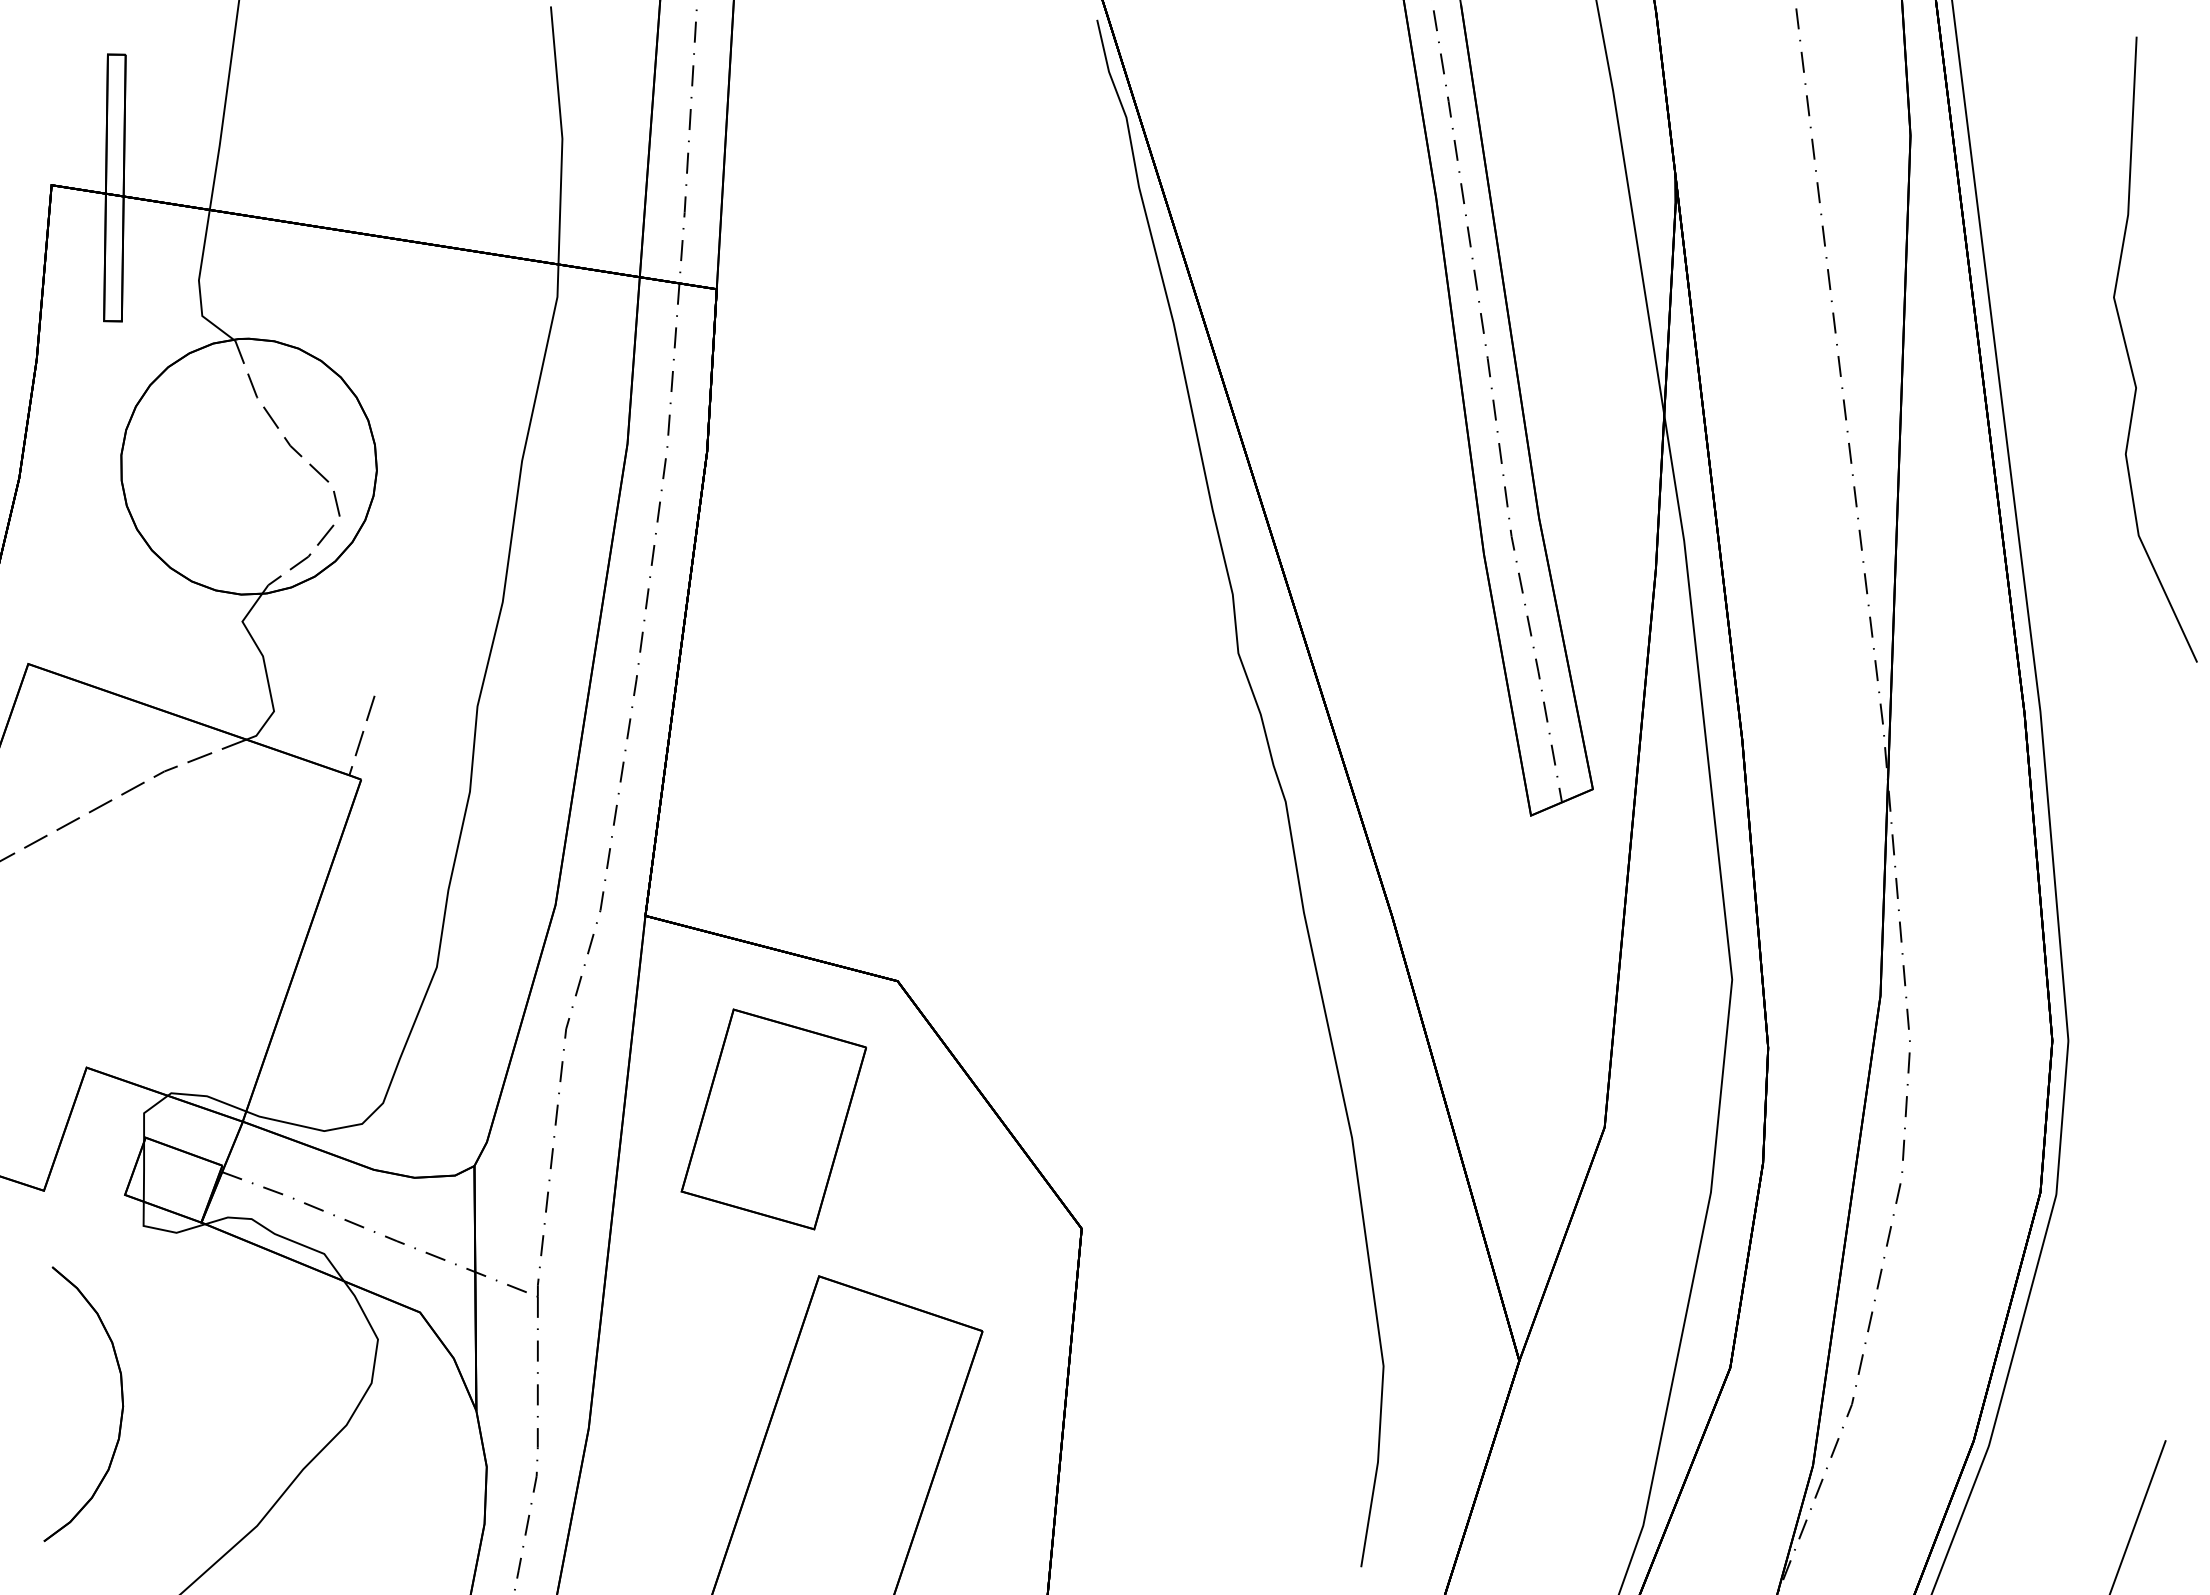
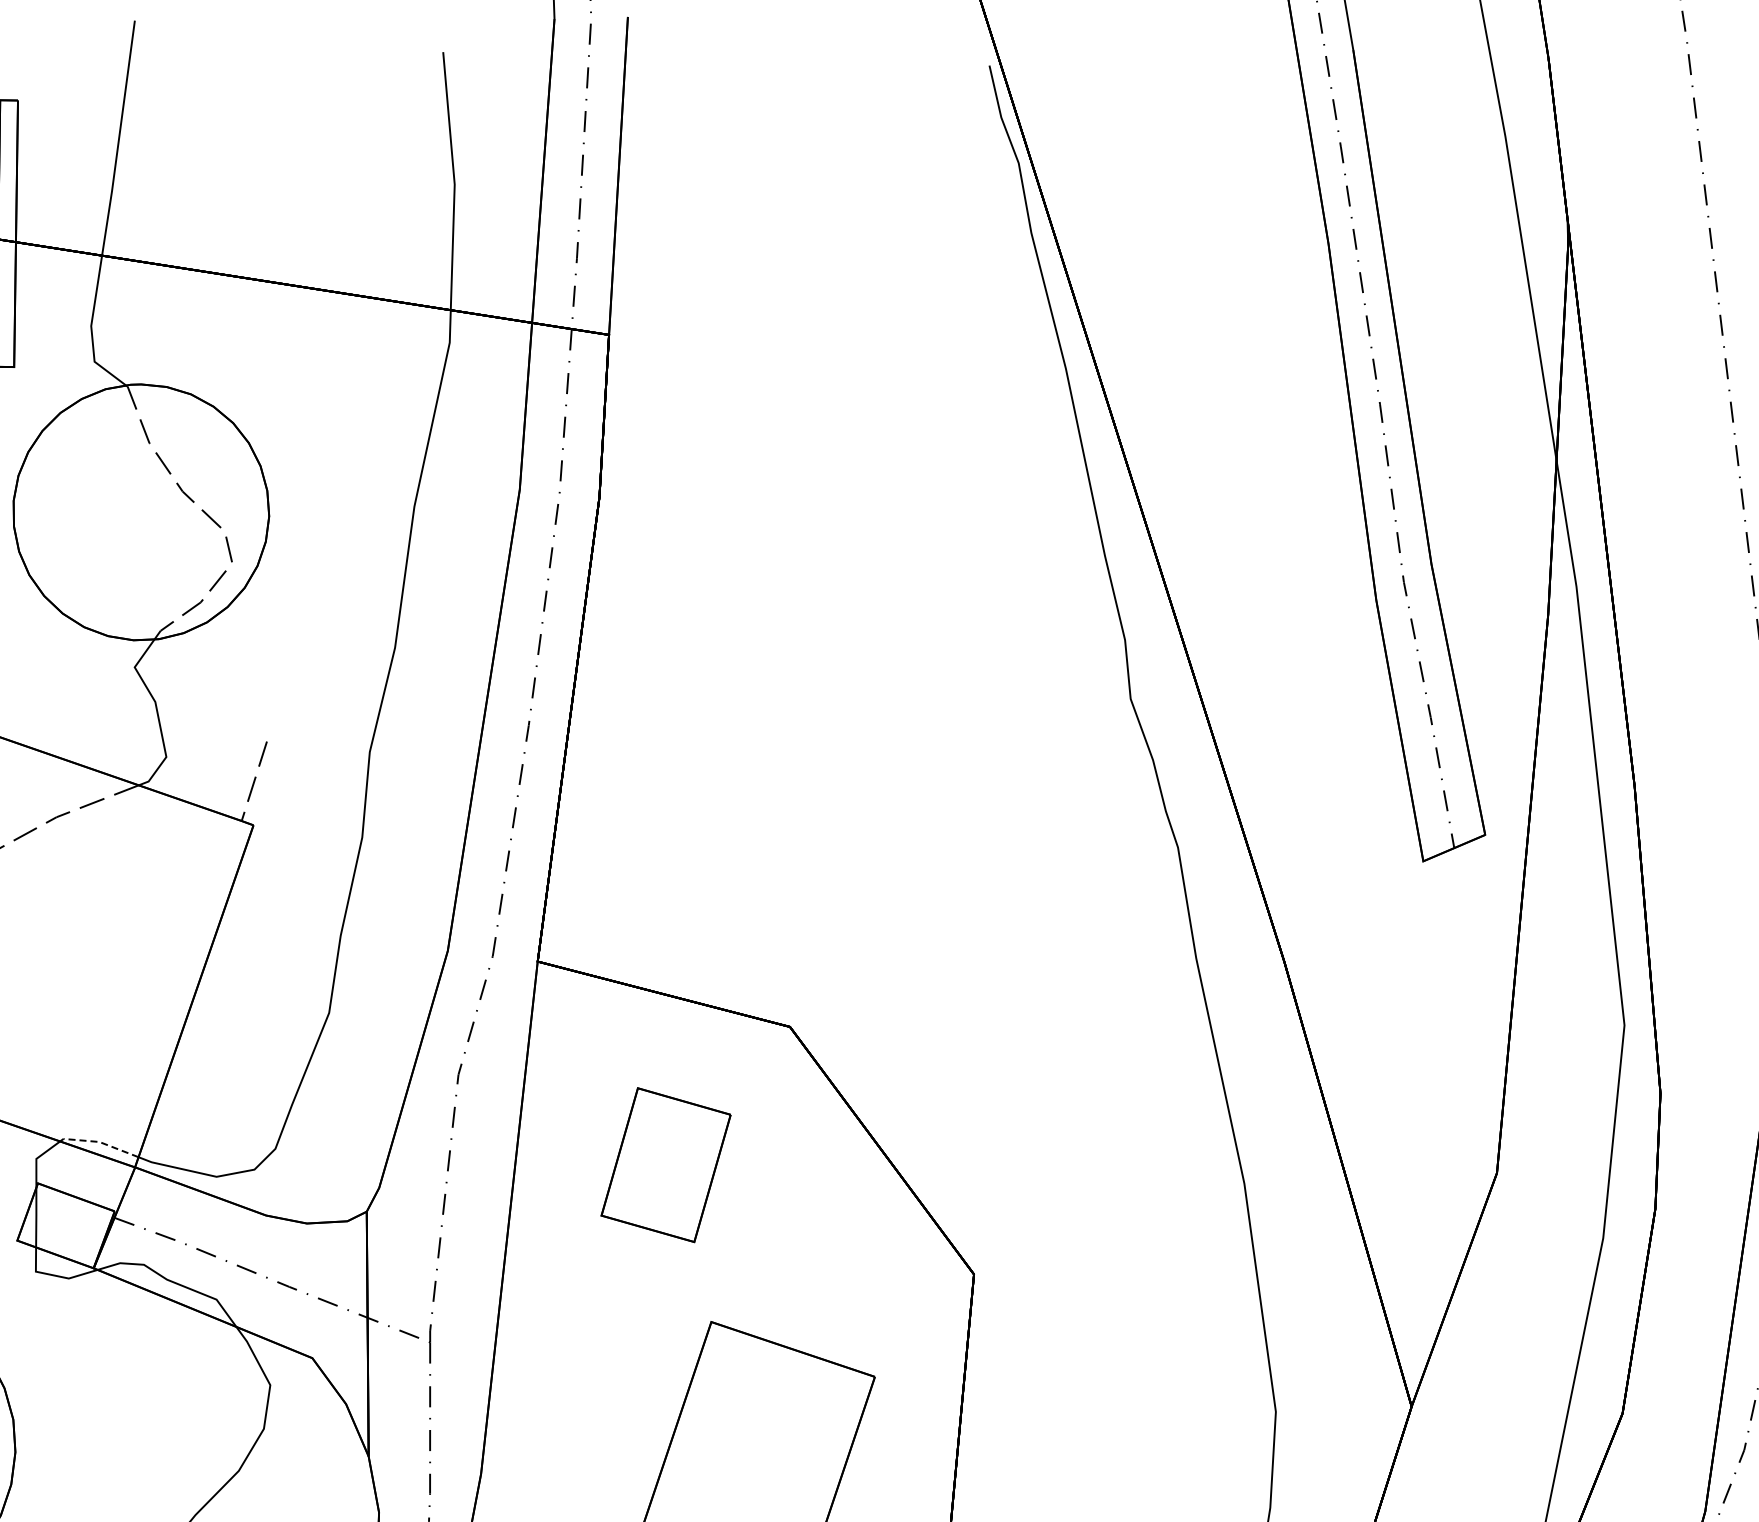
line: (207, 1096) -> (99, 1142), solid -> dashed
part: (773, 1119) -> (665, 1165), size x0.7

